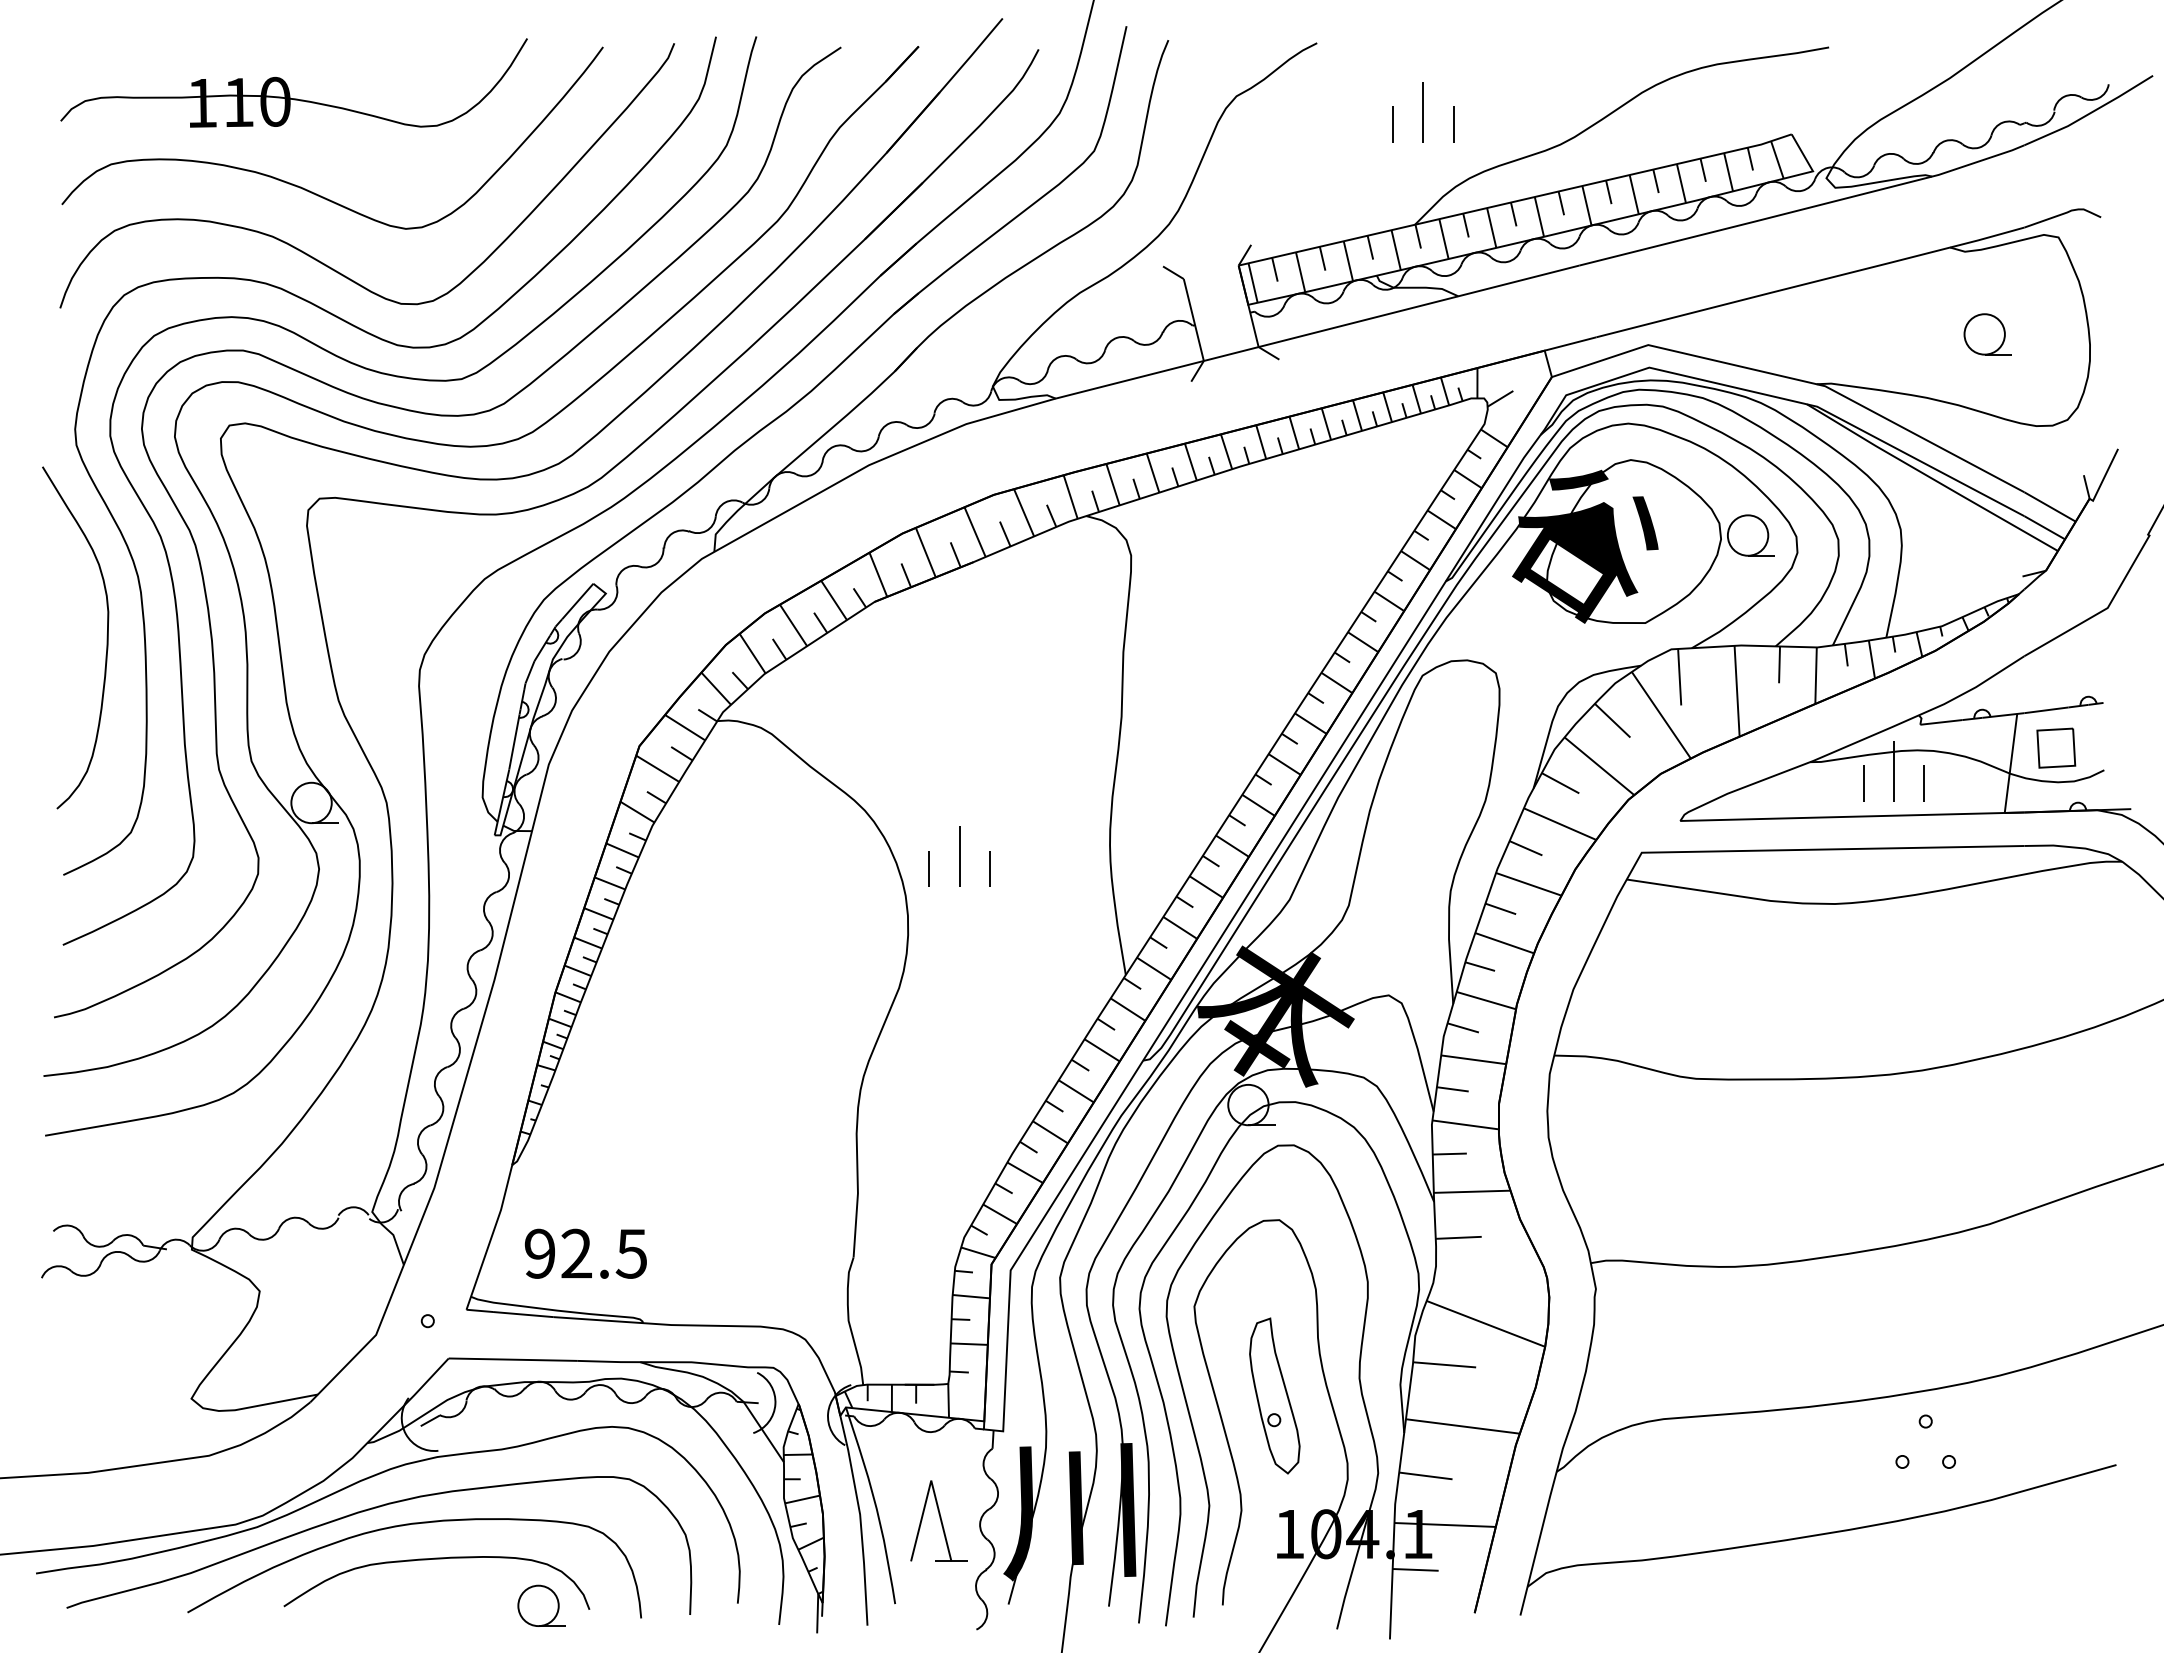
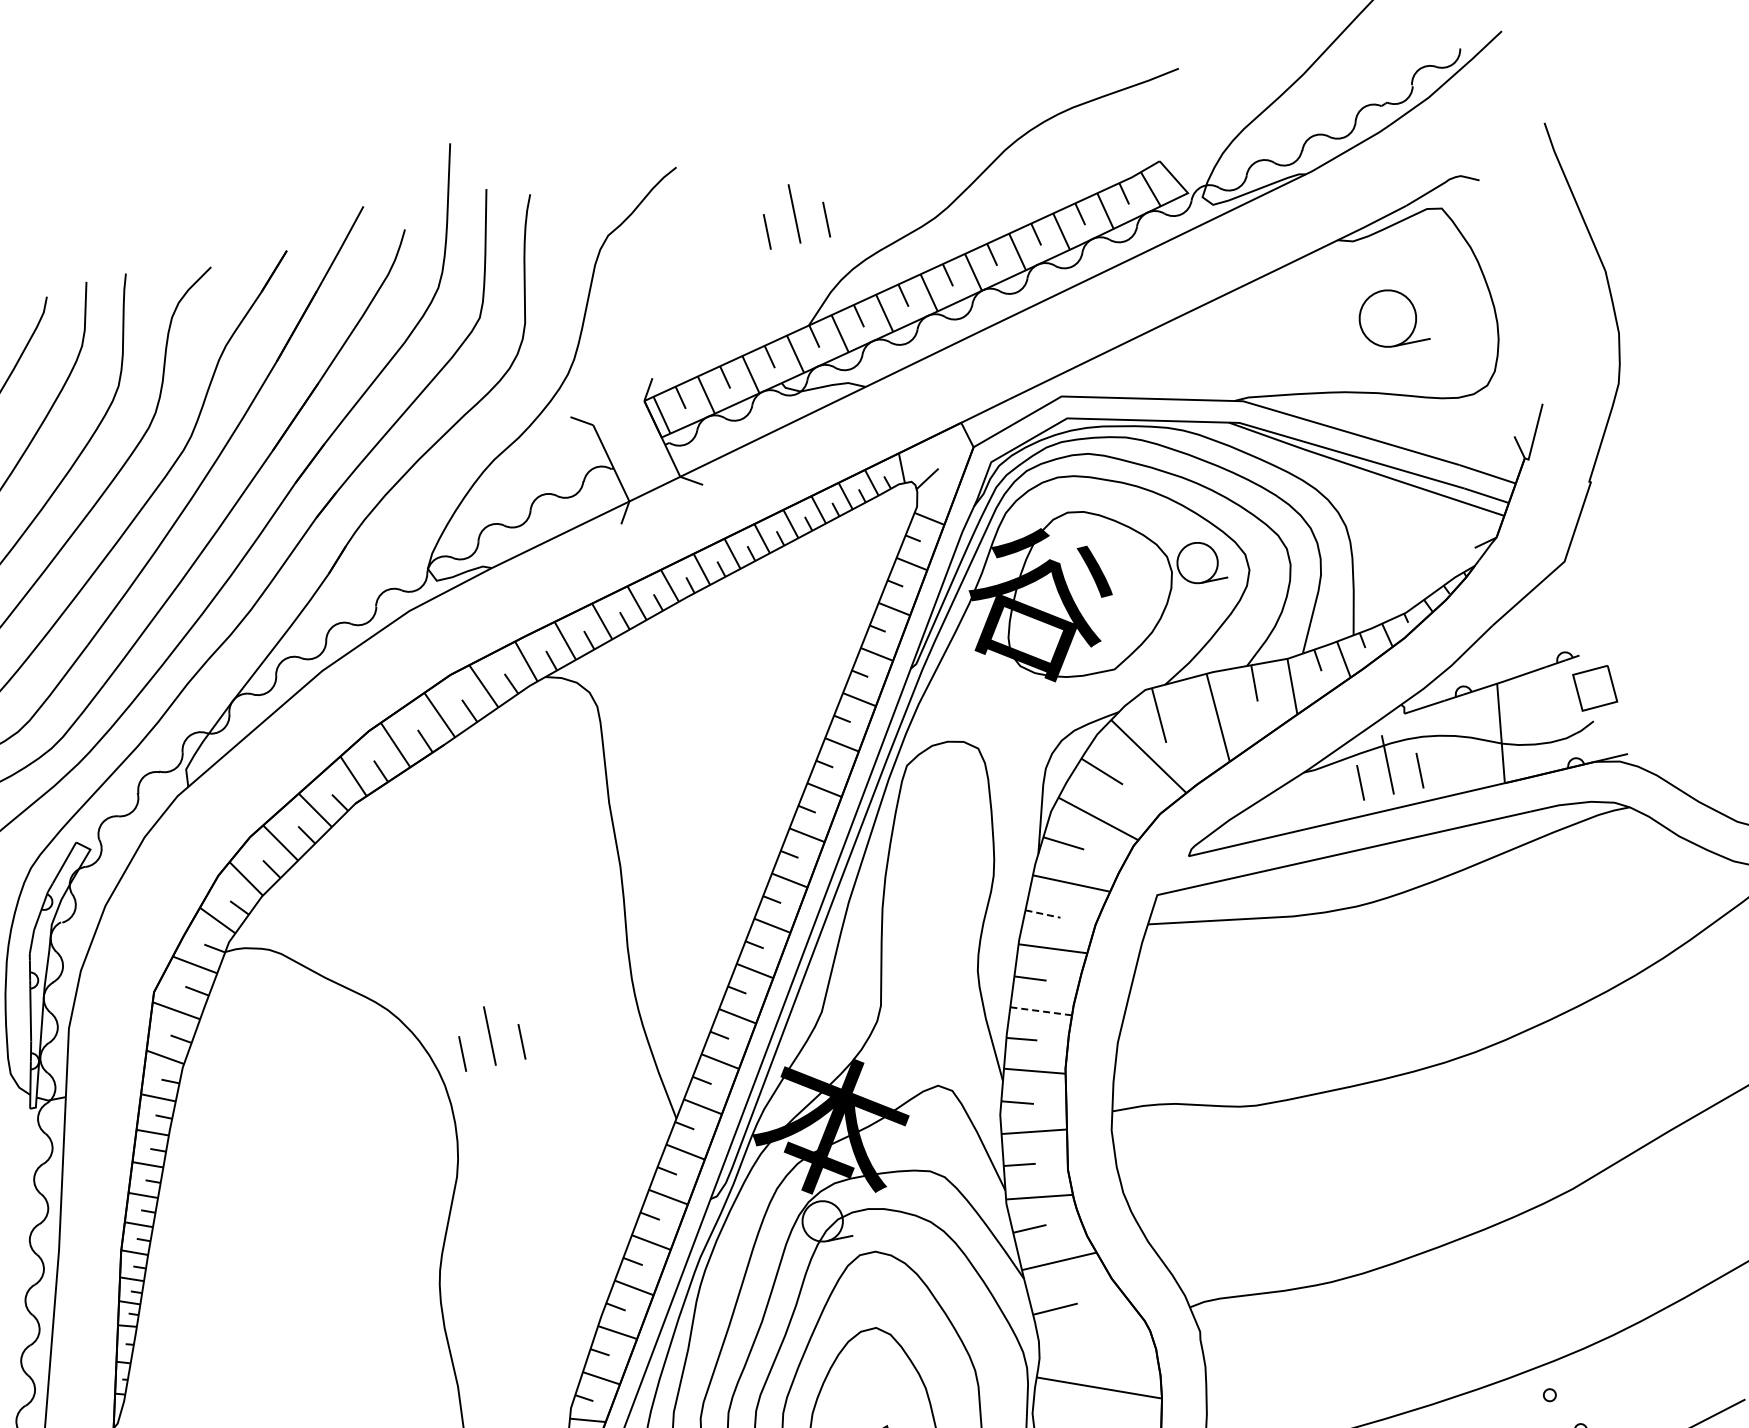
part: (1987, 334) -> (1391, 317), size x1.4
part: (2056, 747) -> (1595, 687), moved
line: (1526, 848) -> (1043, 914), solid -> dashed
line: (1505, 943) -> (1042, 1011), solid -> dashed

